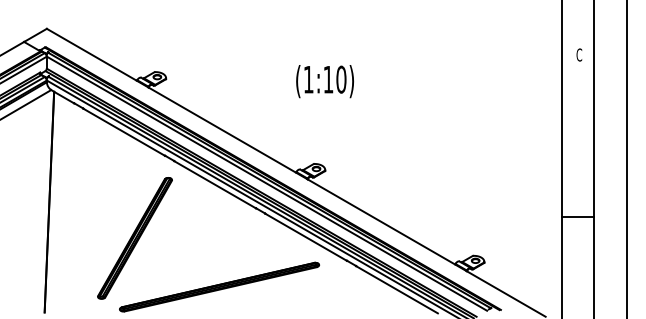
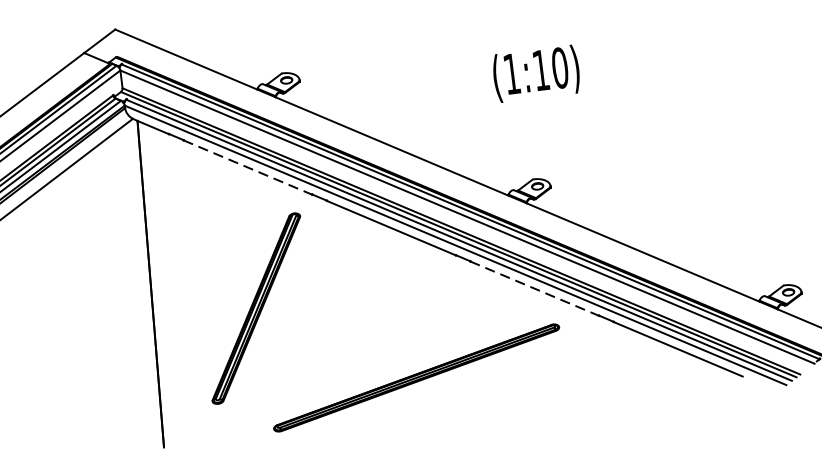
text: (324, 81) -> (535, 73), moved
line: (124, 132) -> (248, 167), solid -> dashed
line: (306, 237) -> (535, 288), solid -> dashed
part: (134, 238) -> (255, 308), moved

